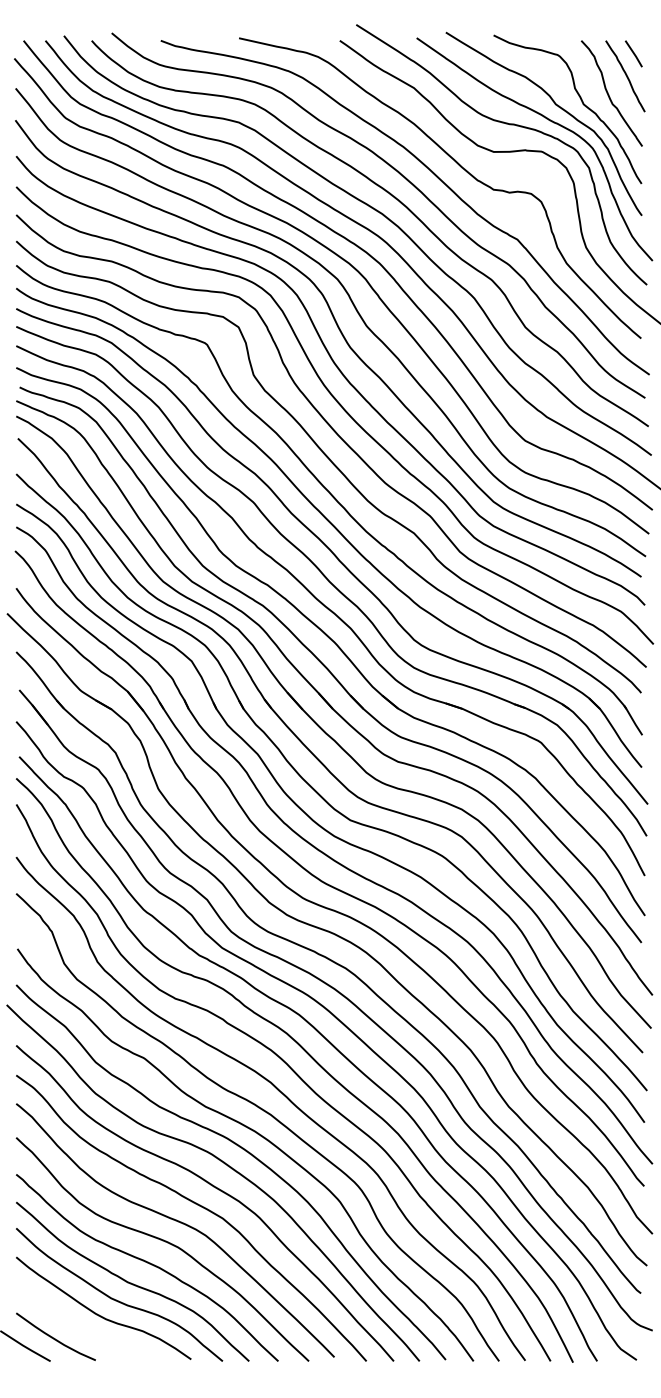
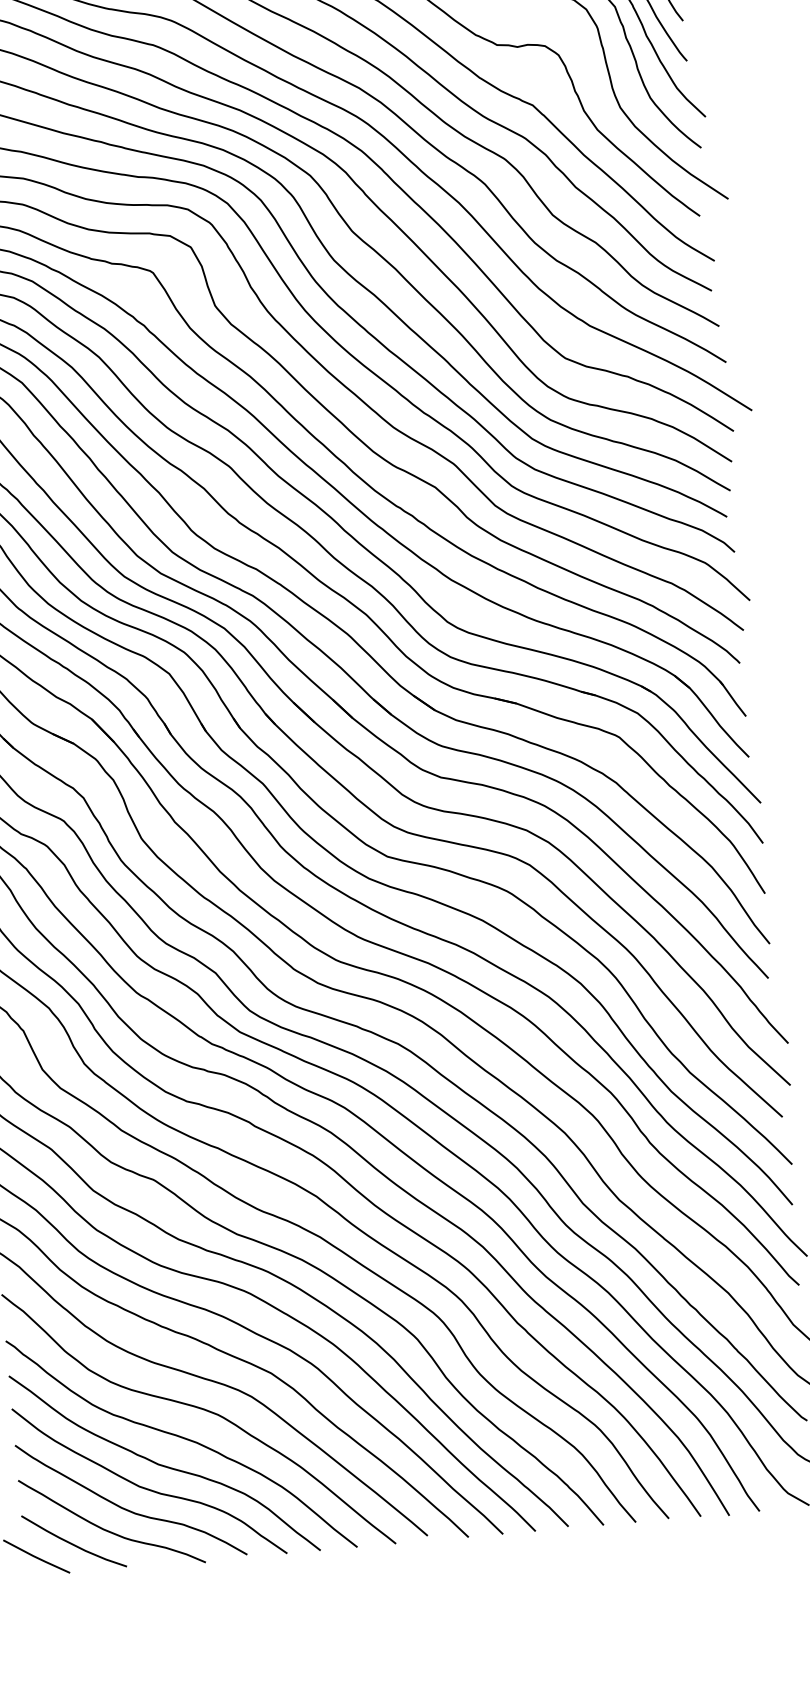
curve: (84, 1330) -> (109, 1530), added

